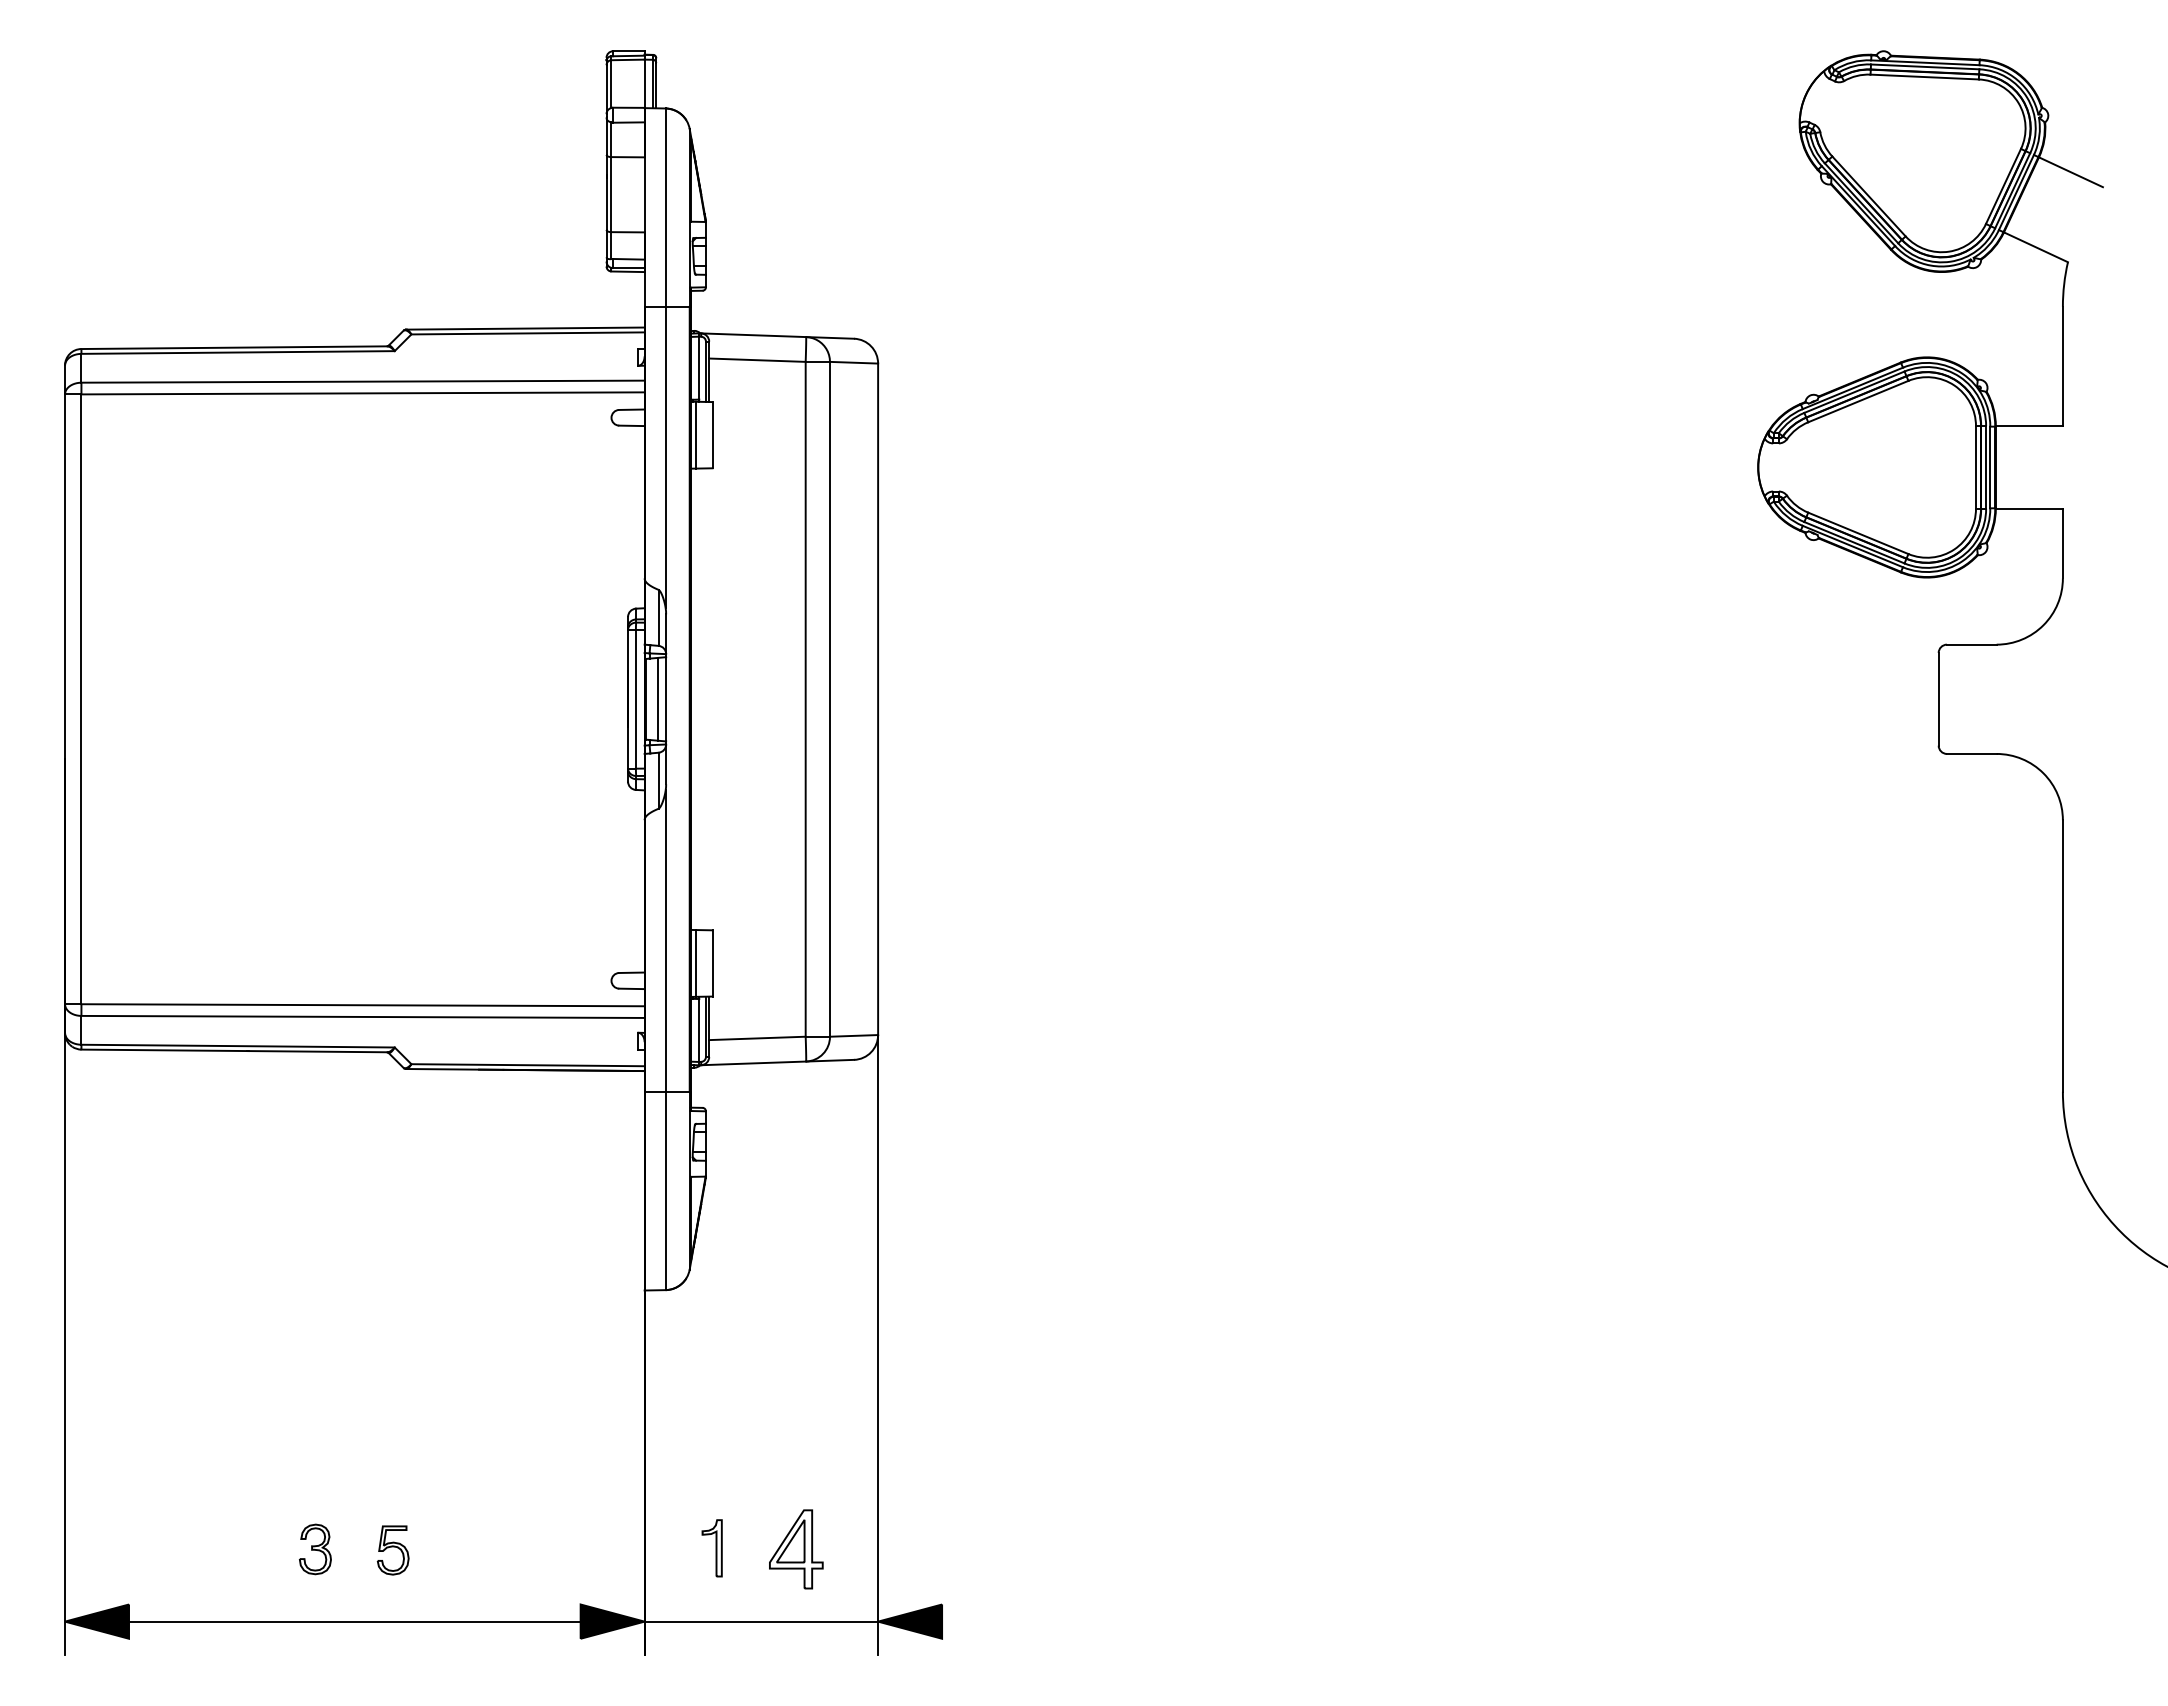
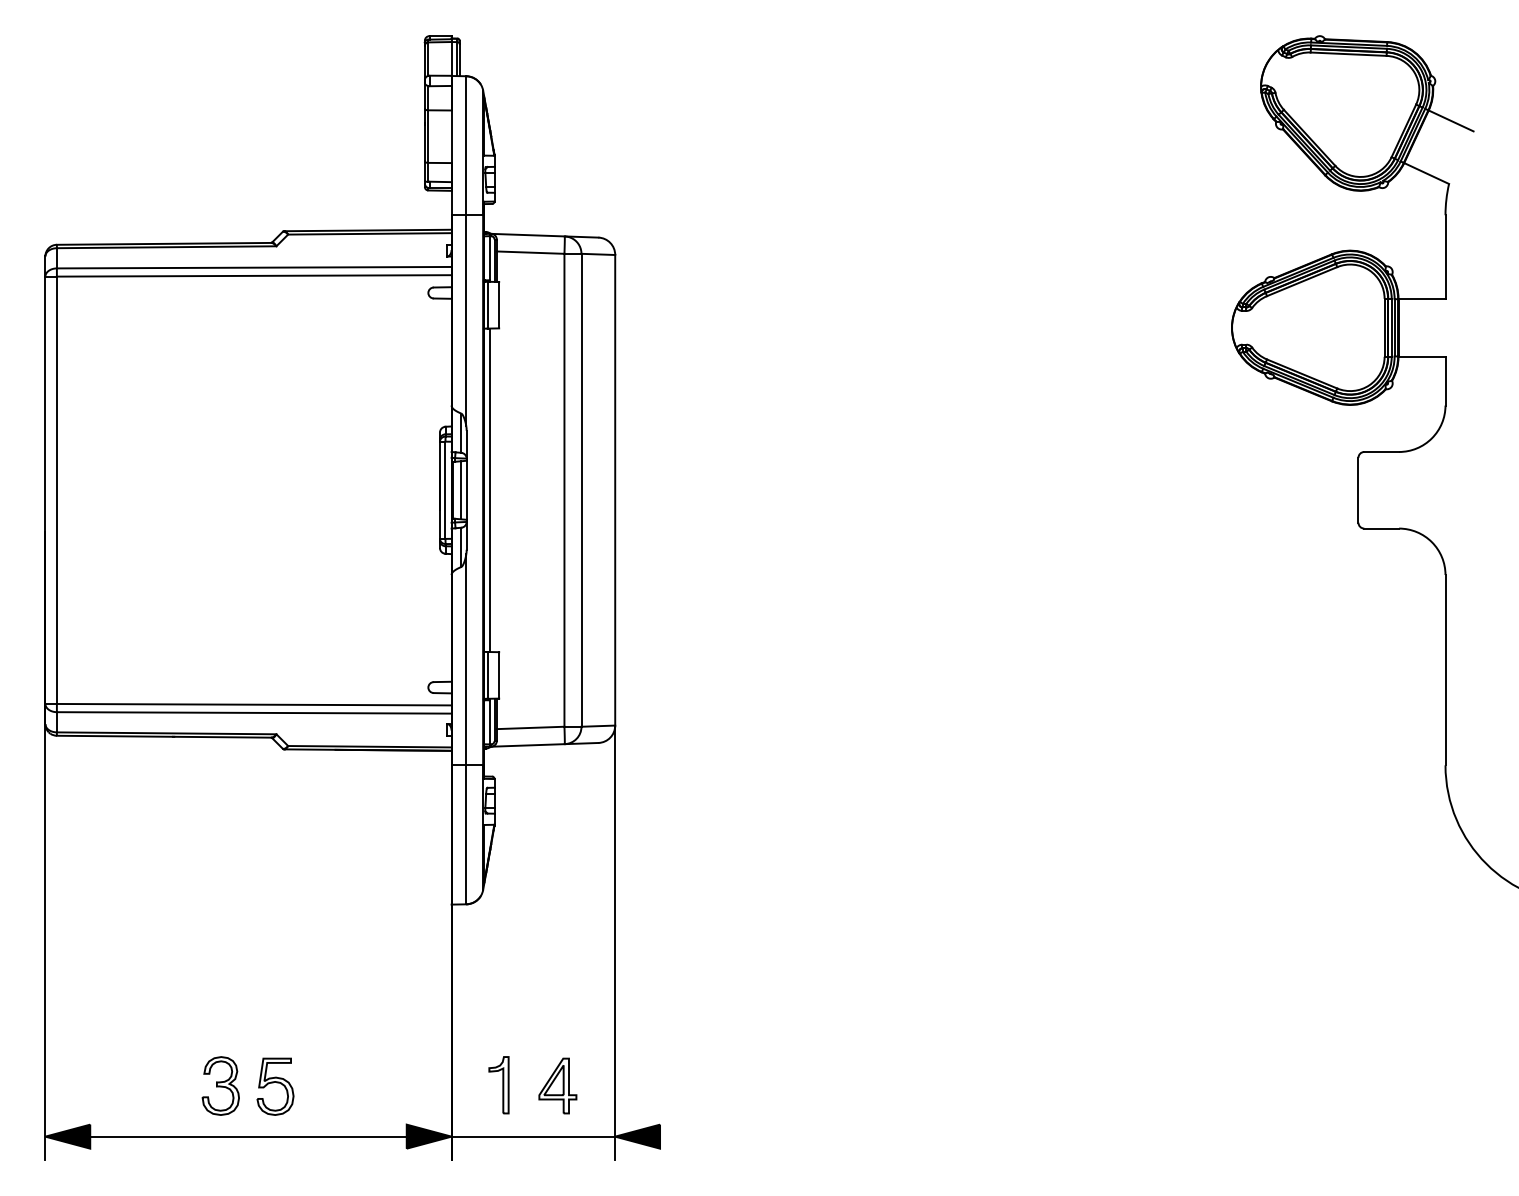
line: (699, 699) -> (490, 490), added
part: (711, 1548) -> (498, 1085), size x1.43
part: (315, 1549) -> (220, 1086), size x1.67
part: (392, 1550) -> (274, 1086), size x1.67

